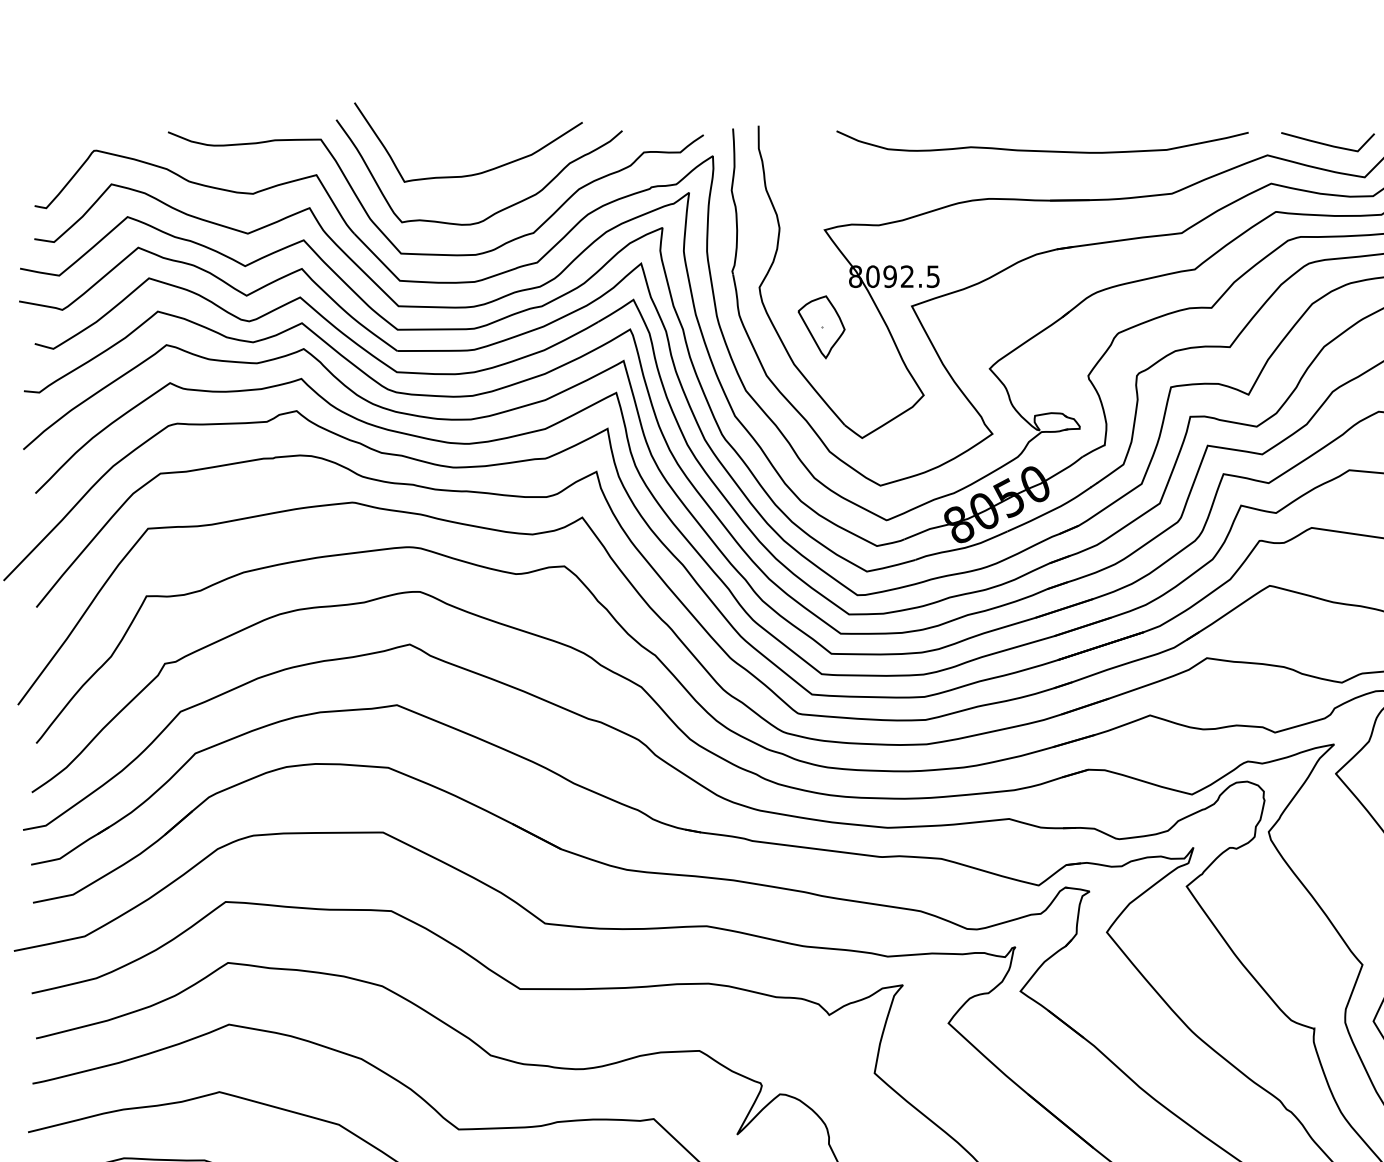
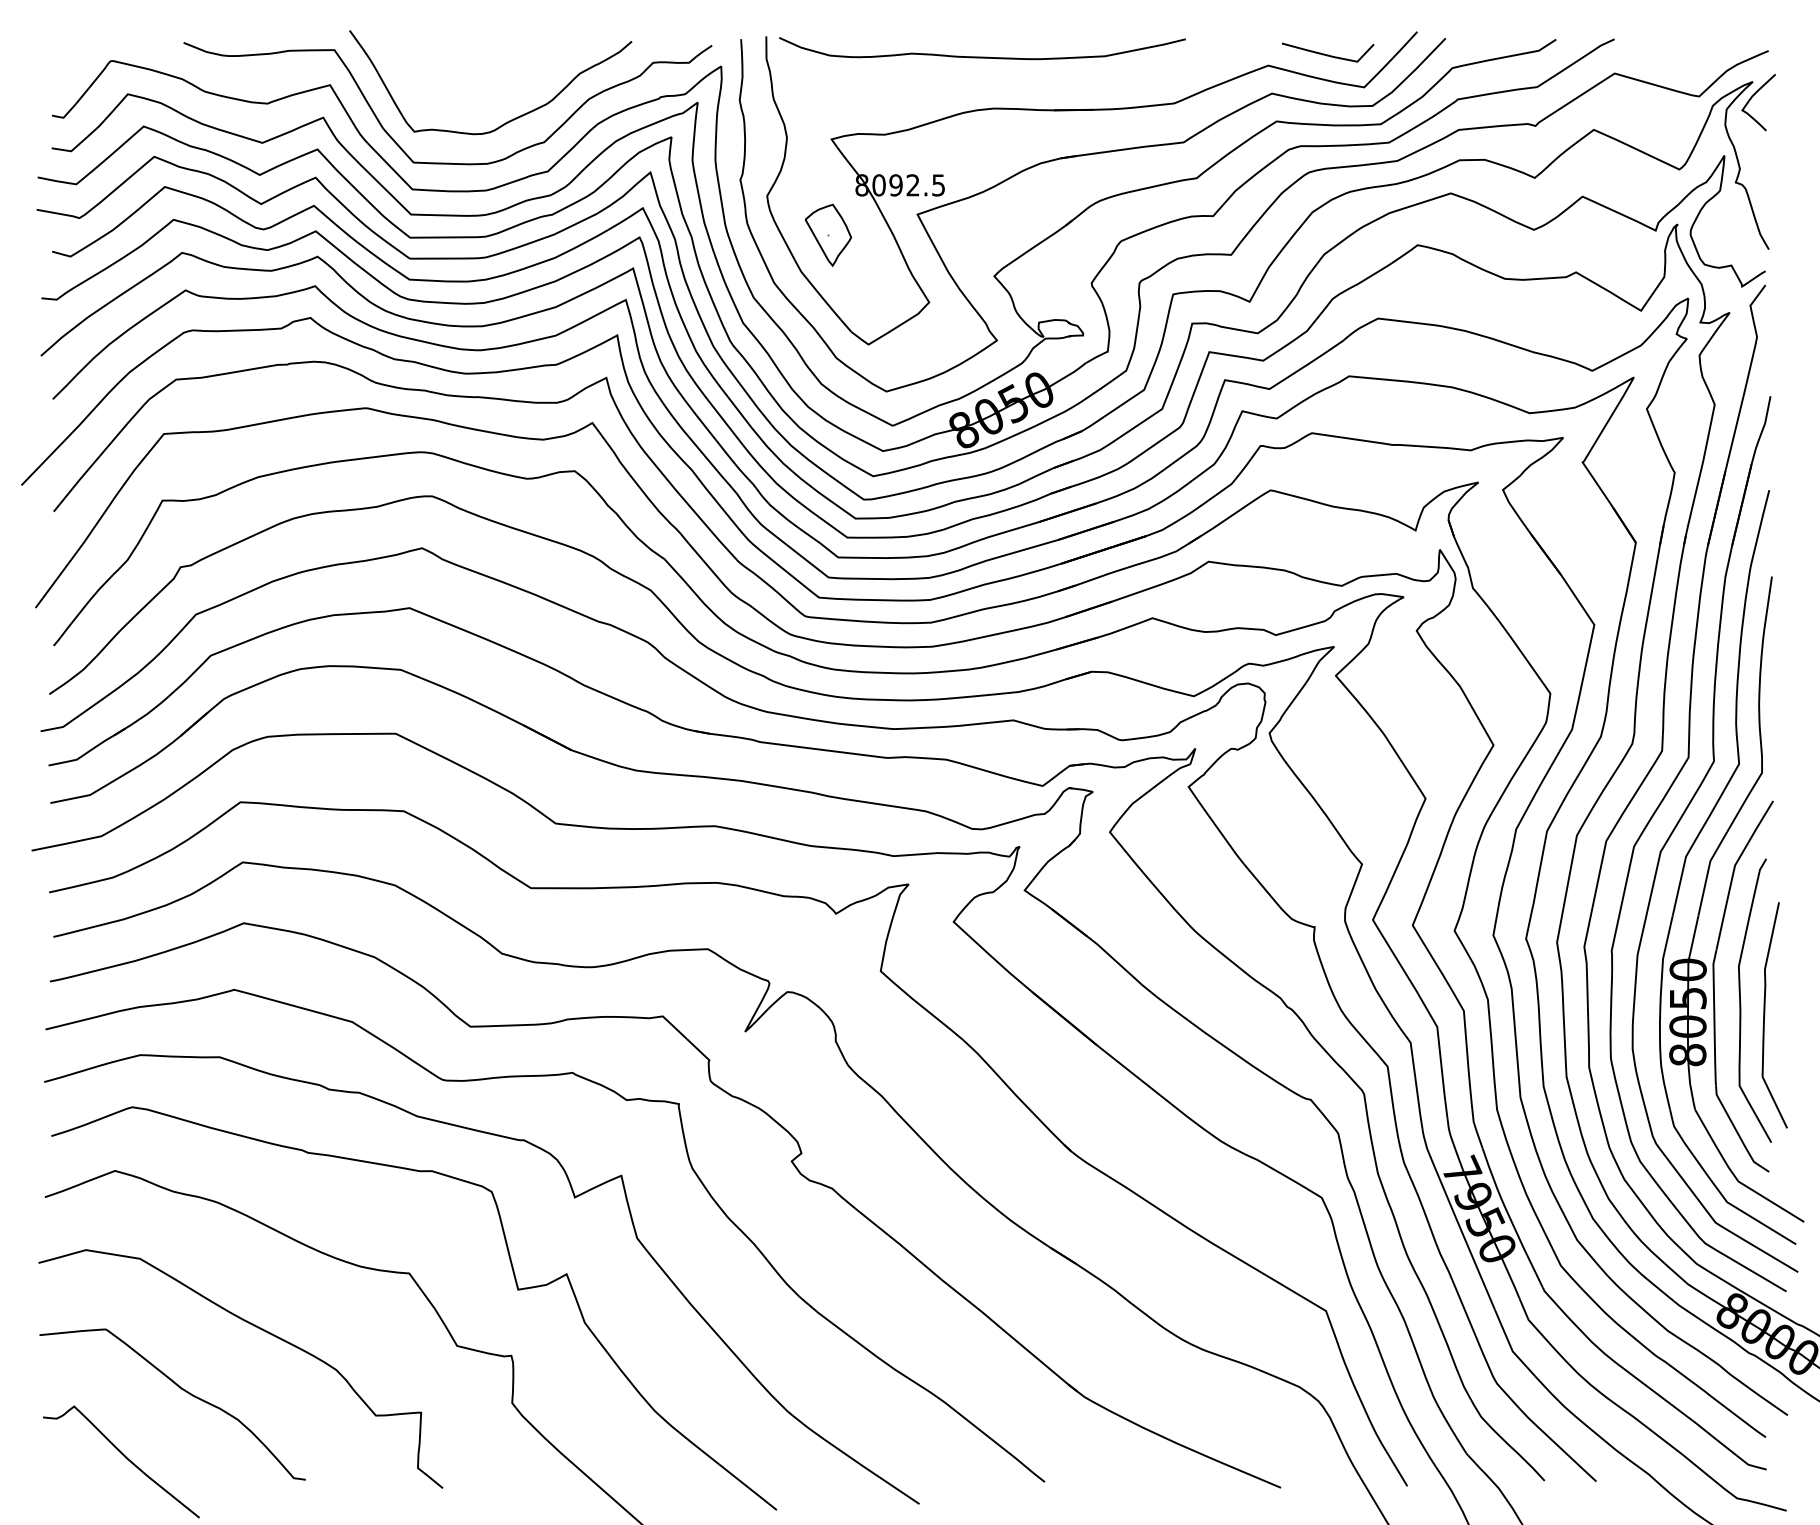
curve: (1042, 150) -> (982, 56), moved
curve: (475, 173) -> (486, 83), removed

